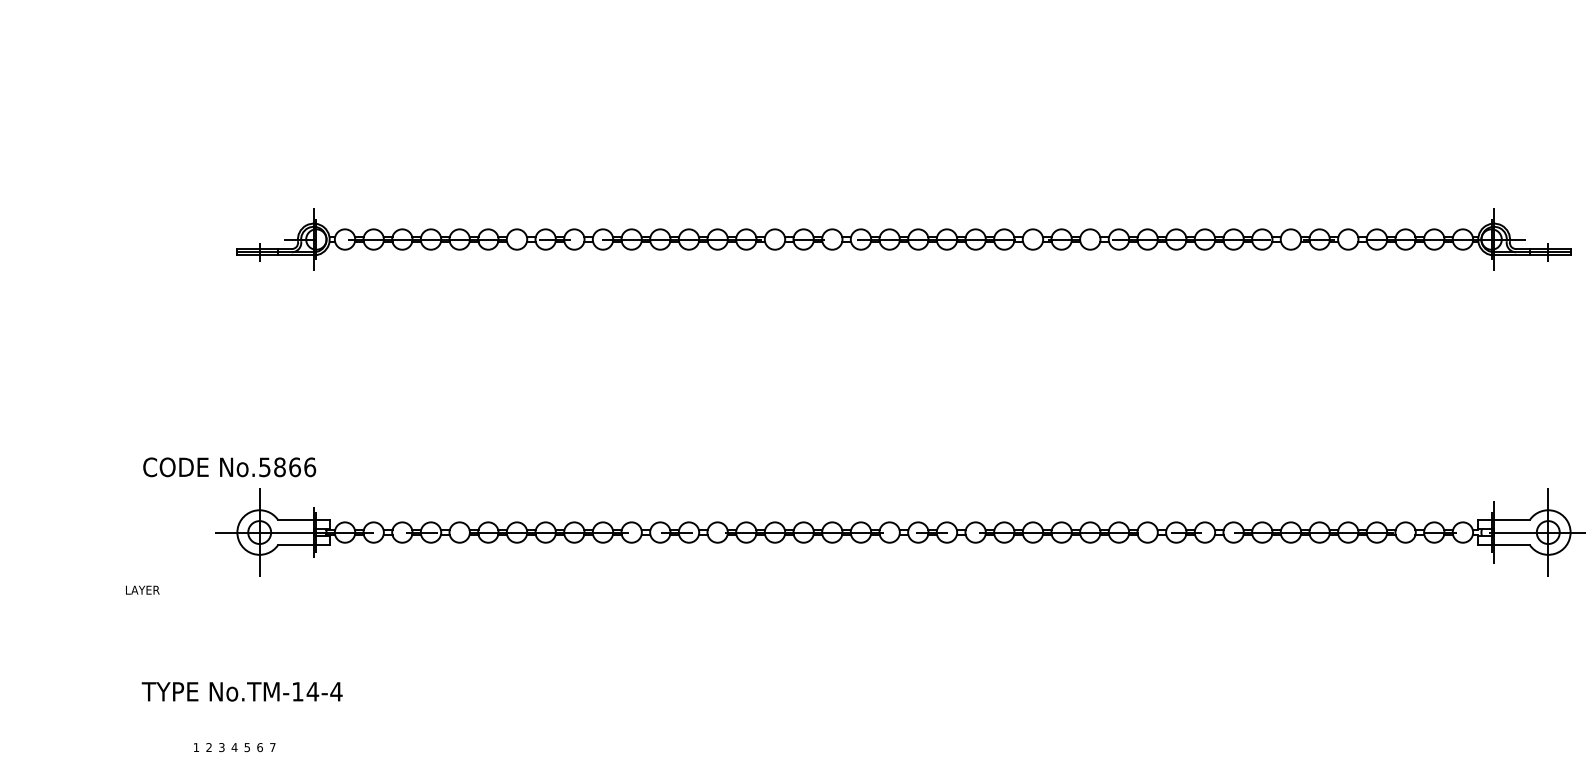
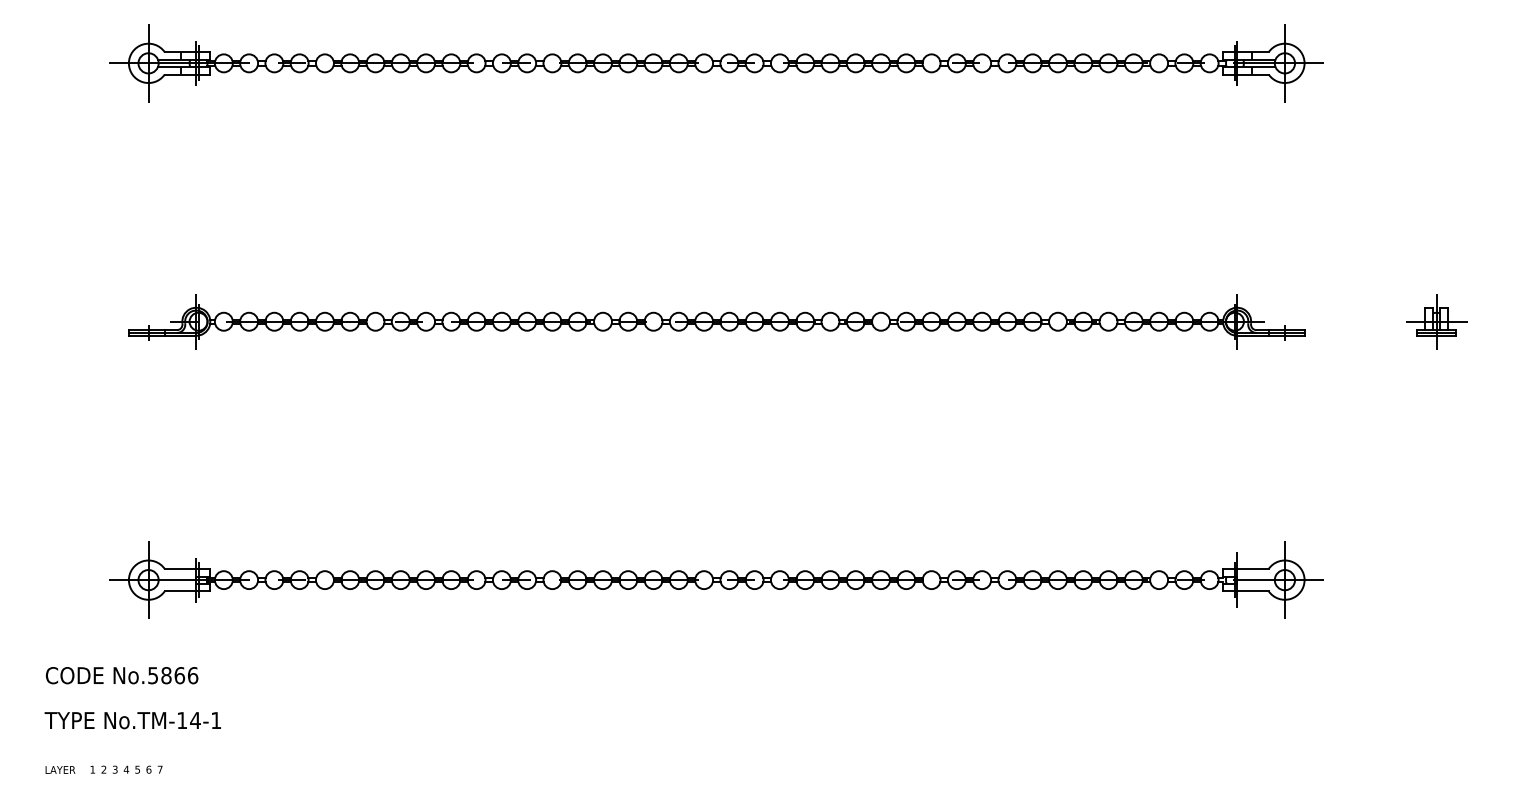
text: (228, 467) -> (121, 675), moved
text: (142, 589) -> (60, 769), moved
text: (335, 691) -> (215, 720), No.TM-14-4 -> No.TM-14-1

